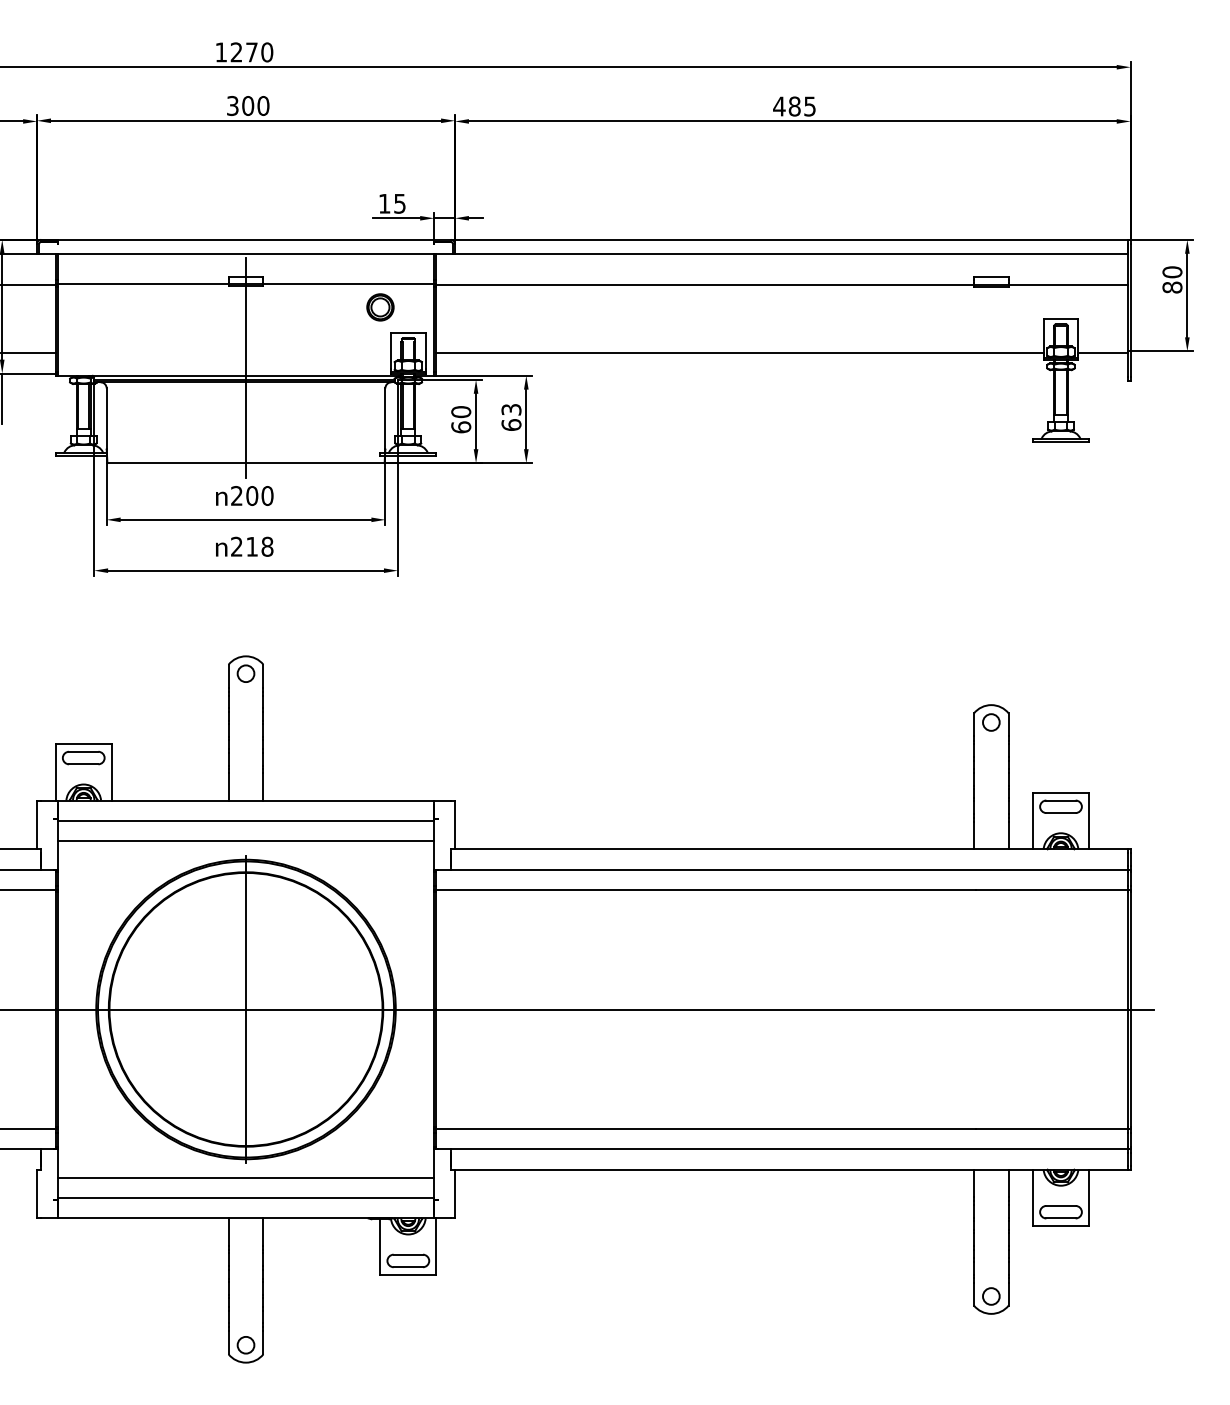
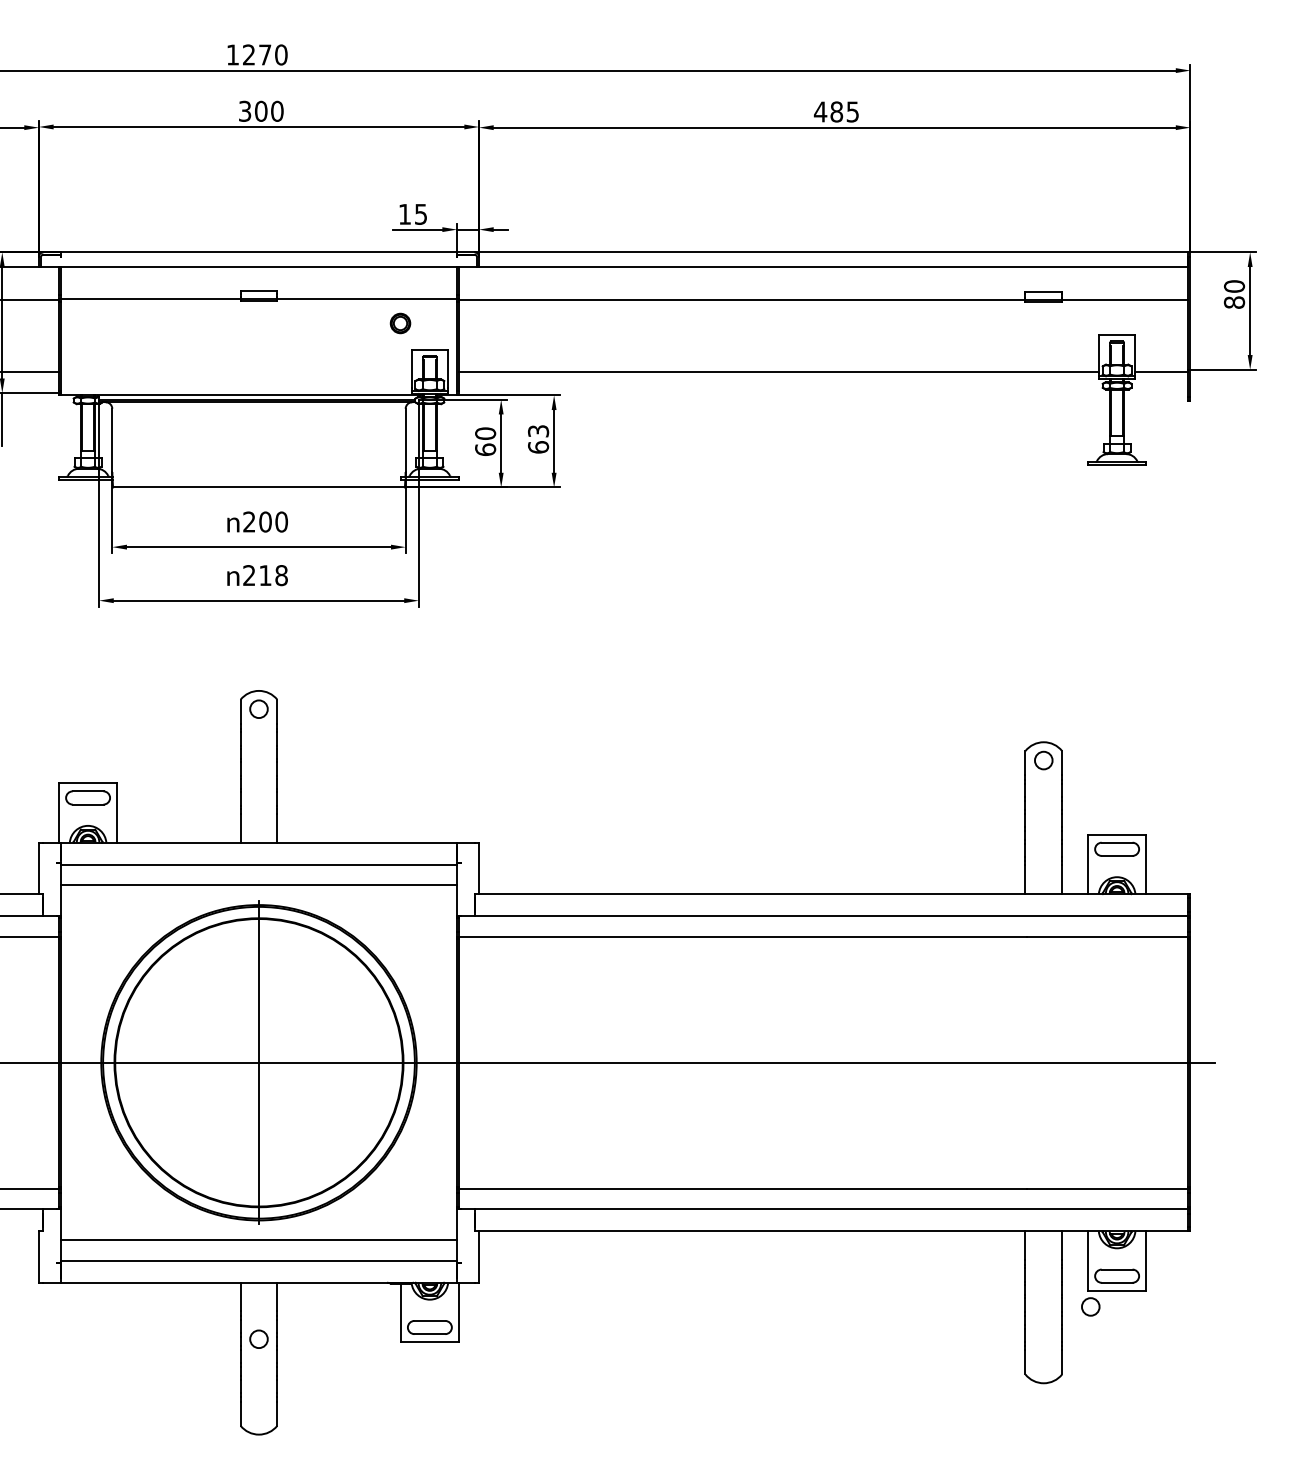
part: (380, 307) -> (400, 323), size x0.7
line: (245, 368) -> (258, 387), removed
circle: (991, 1296) -> (1090, 1306), moved
circle: (245, 1344) -> (258, 1338), moved

